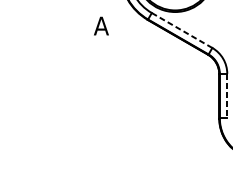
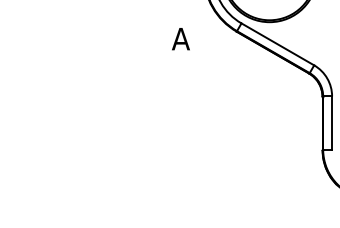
line: (181, 30) -> (277, 44), dashed -> solid
line: (227, 96) -> (332, 123), dashed -> solid

